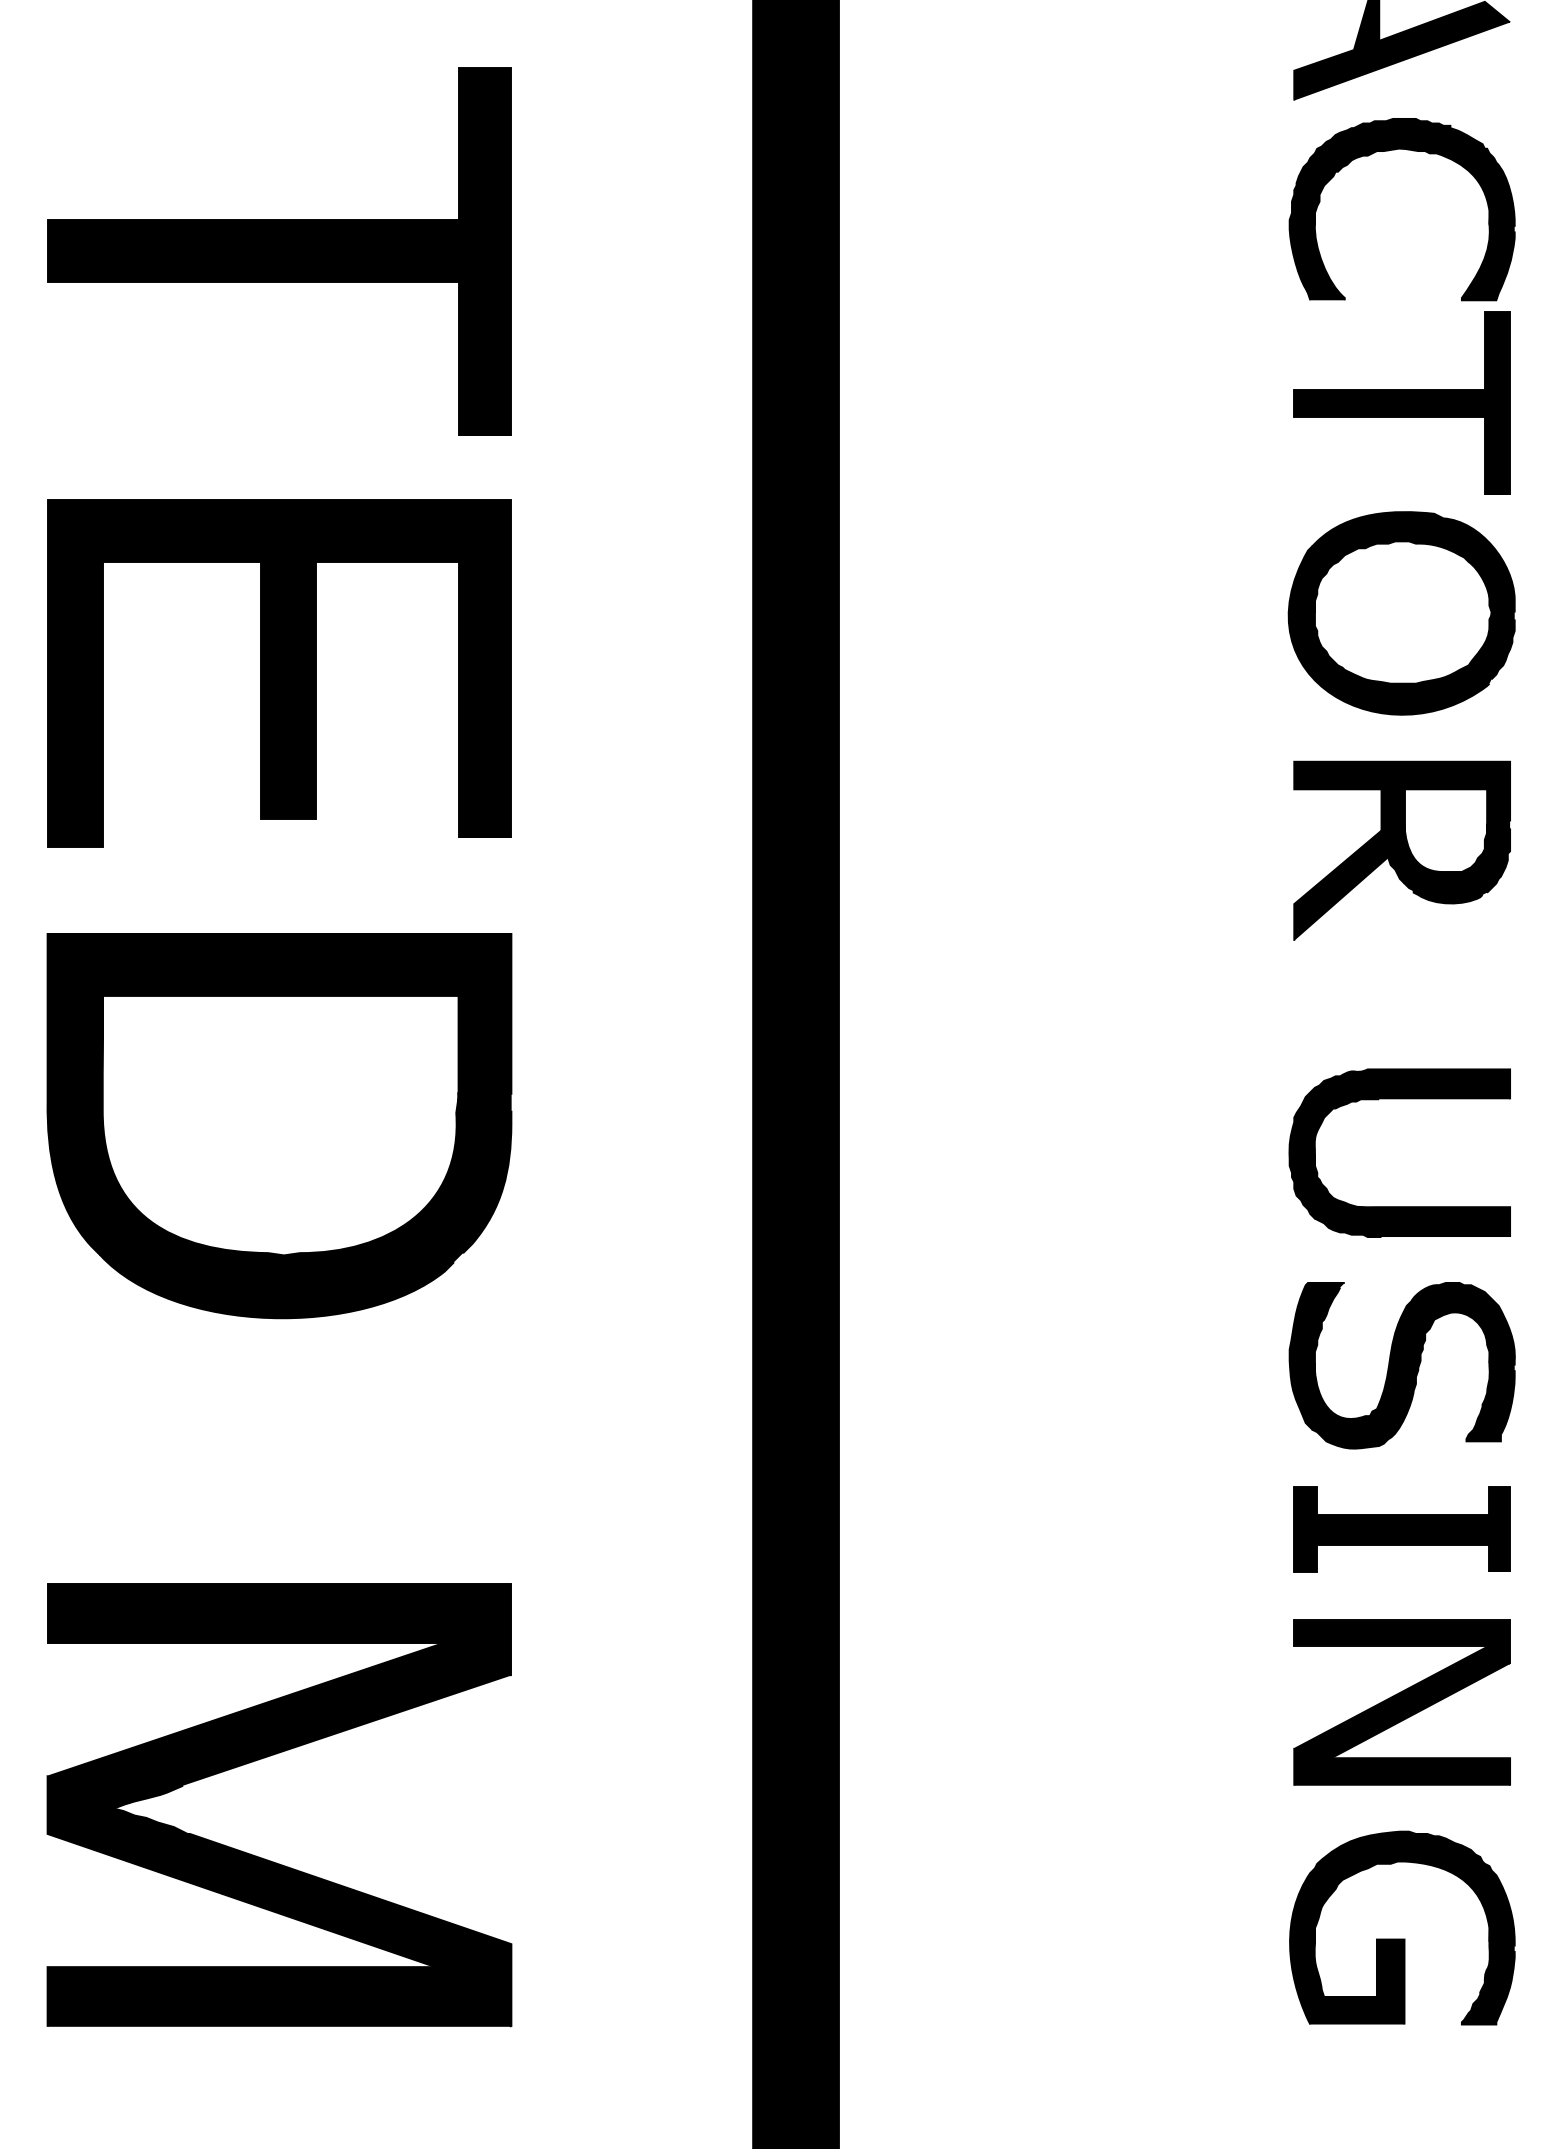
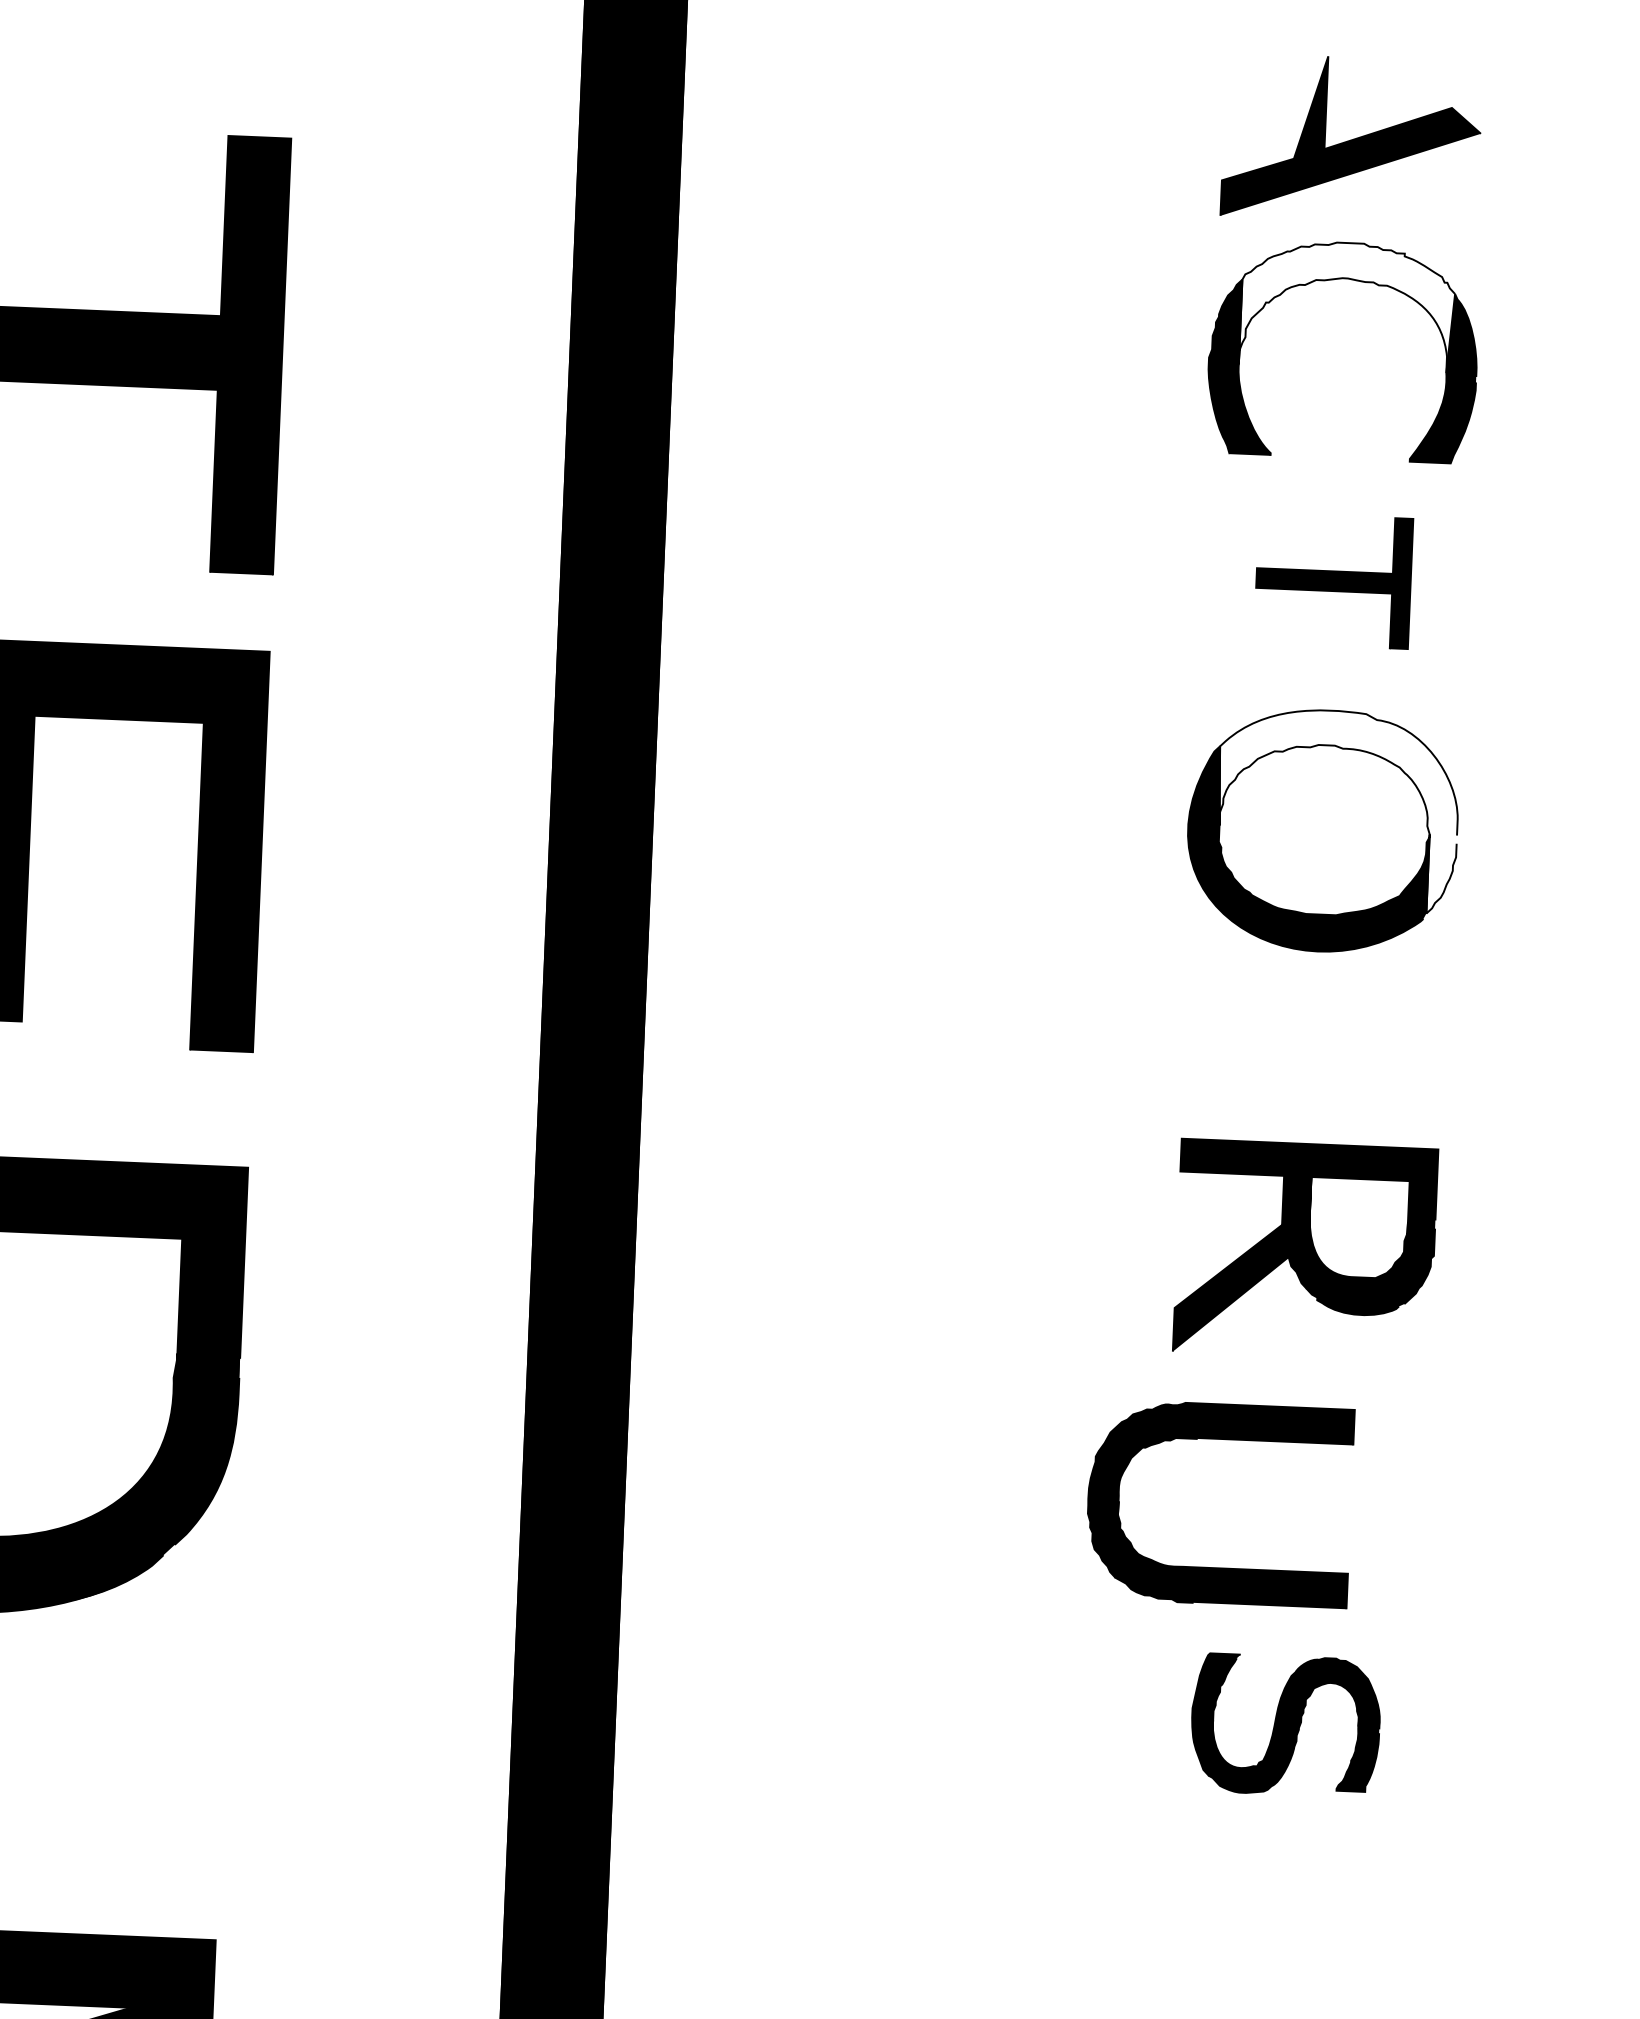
fill: (1404, 171) -> (1347, 305), removed
part: (1401, 402) -> (1332, 580), size x0.6
fill: (1413, 595) -> (1337, 810), removed
part: (1401, 850) -> (1304, 1249), moved
part: (1399, 1099) -> (1221, 1440), moved
part: (1401, 1365) -> (1284, 1725), size x0.7
part: (1401, 1529) -> (1276, 1920), removed

